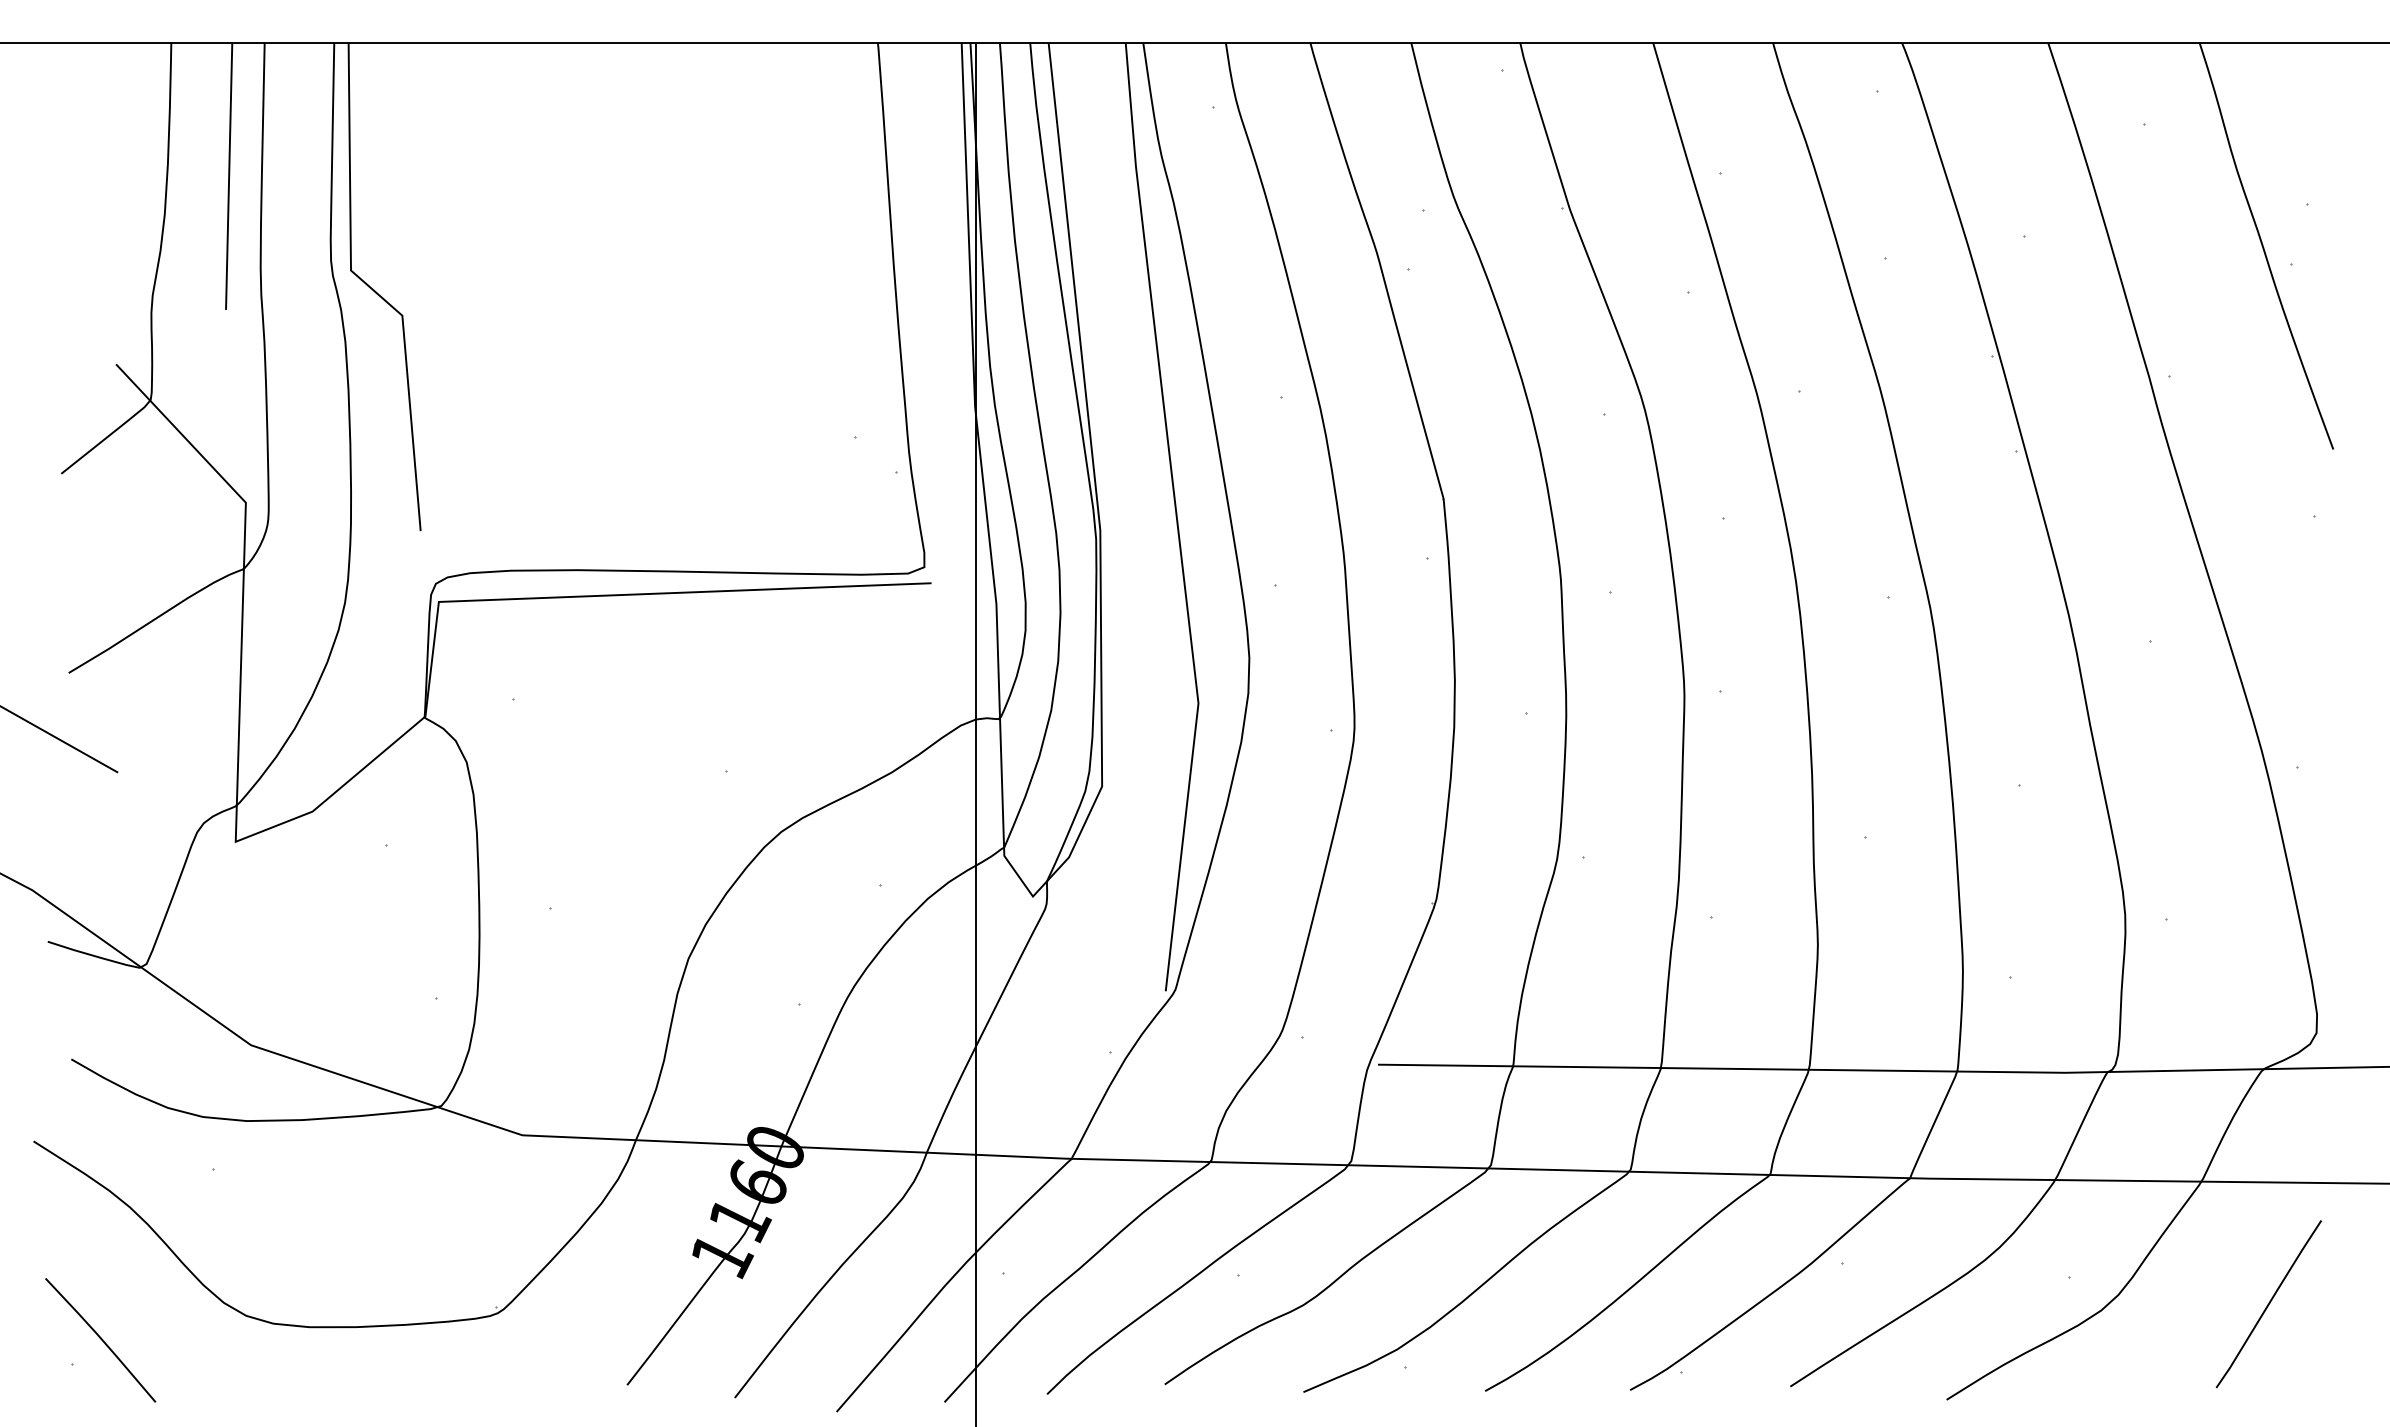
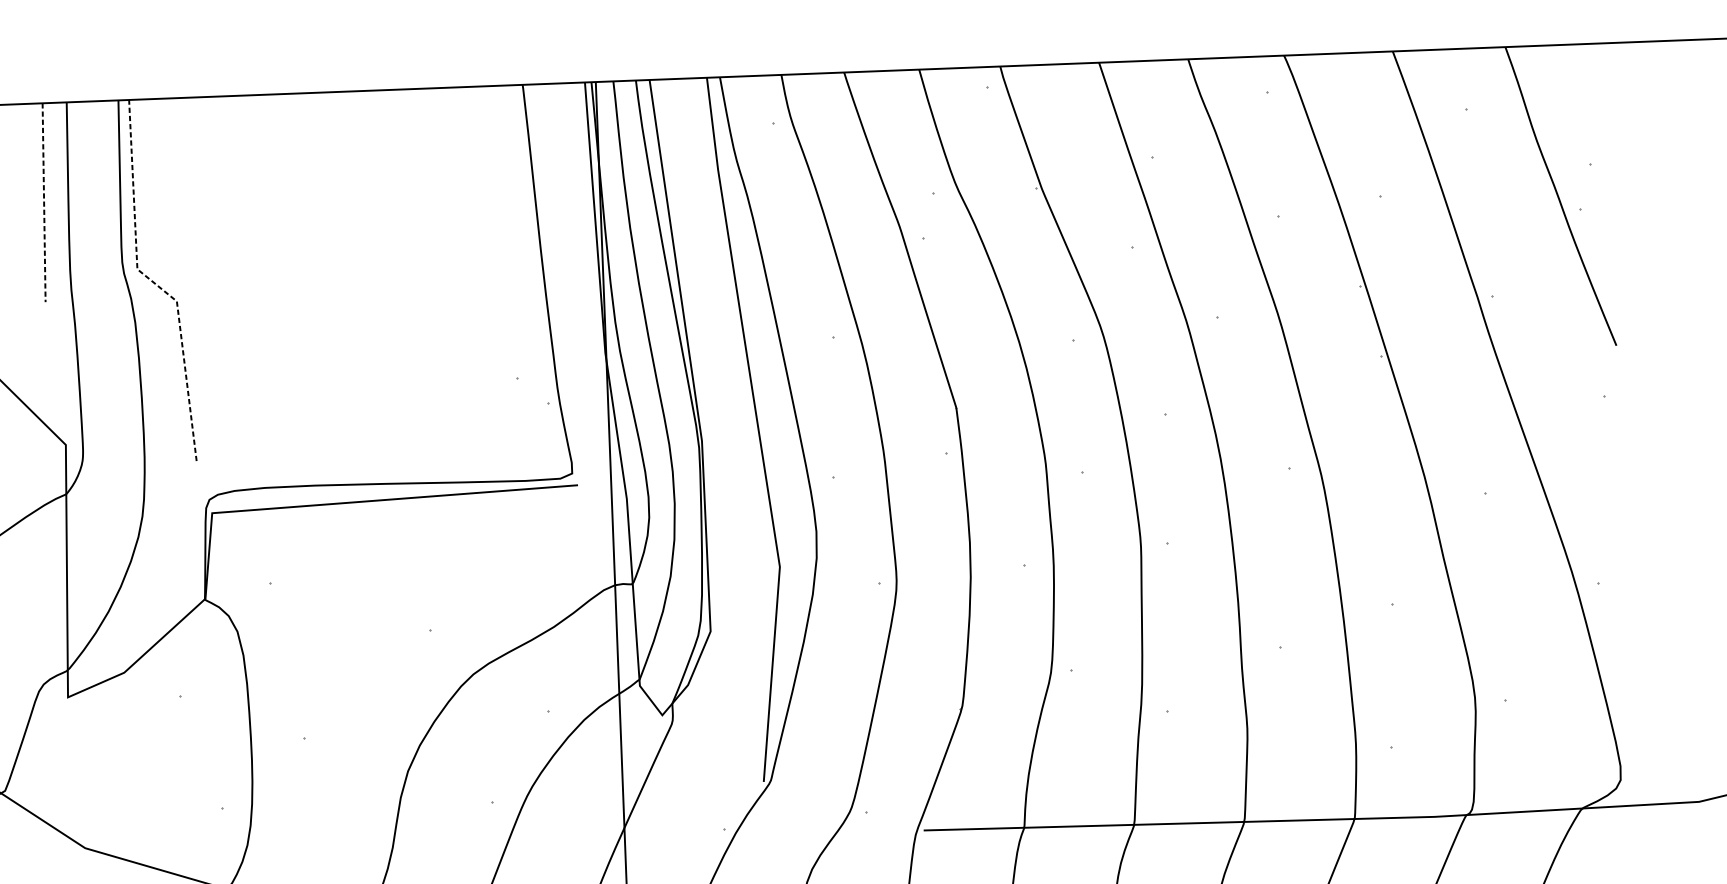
line: (229, 176) -> (44, 202), solid -> dashed
line: (372, 289) -> (153, 282), solid -> dashed

